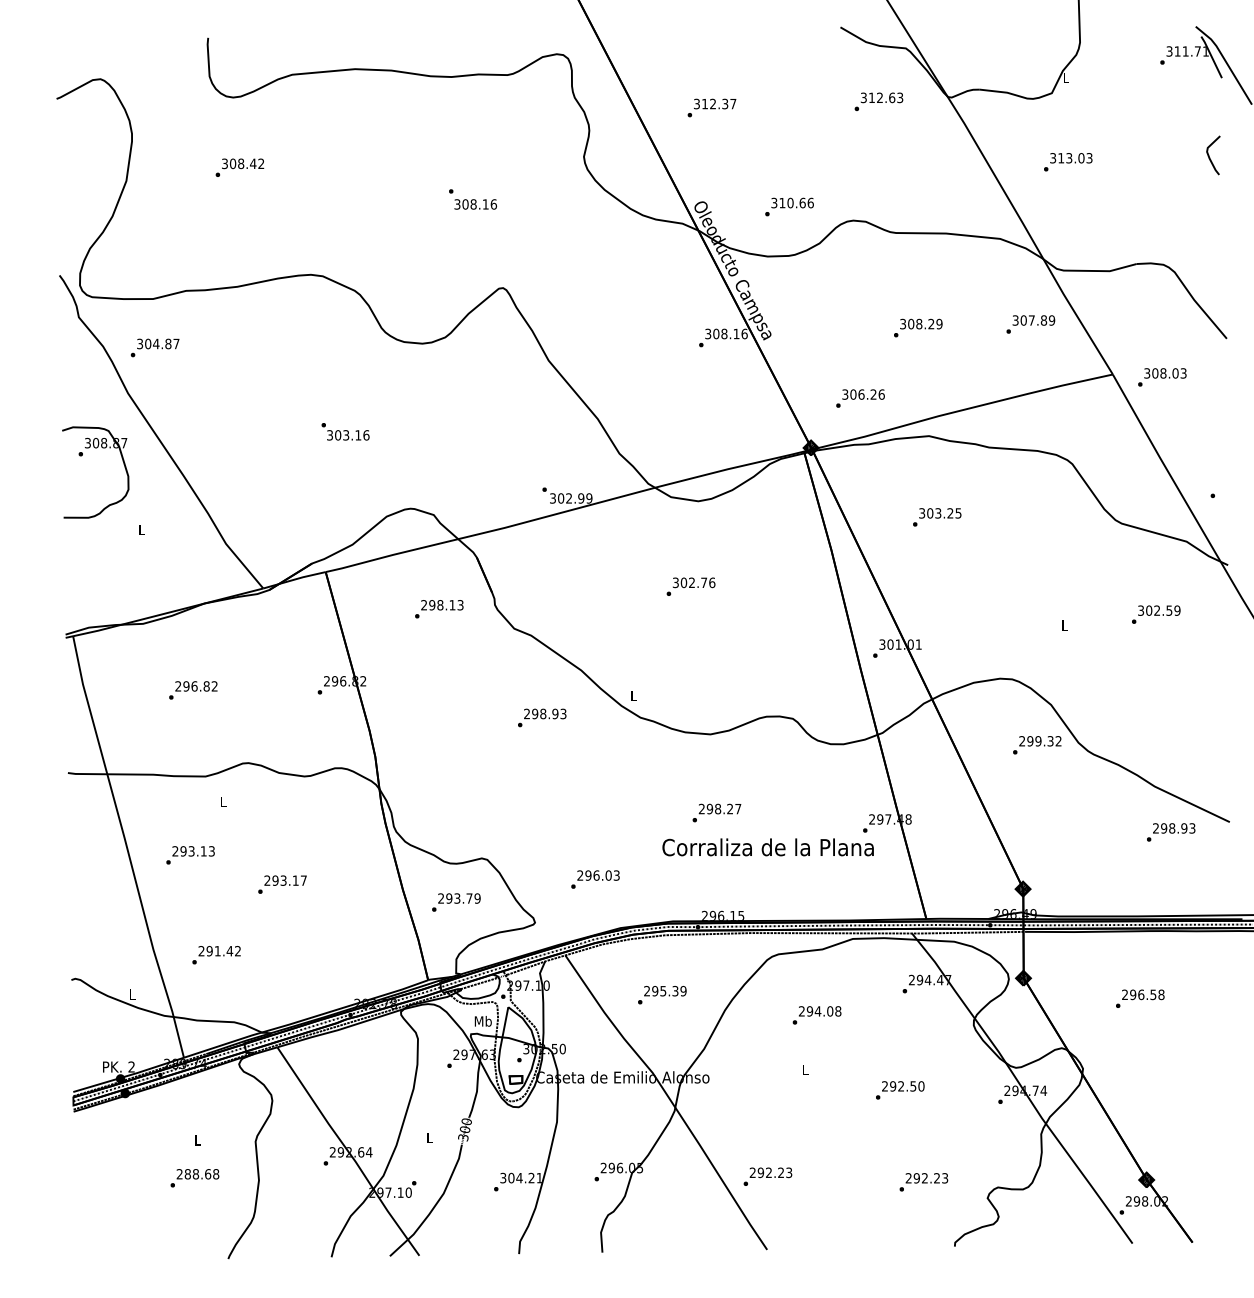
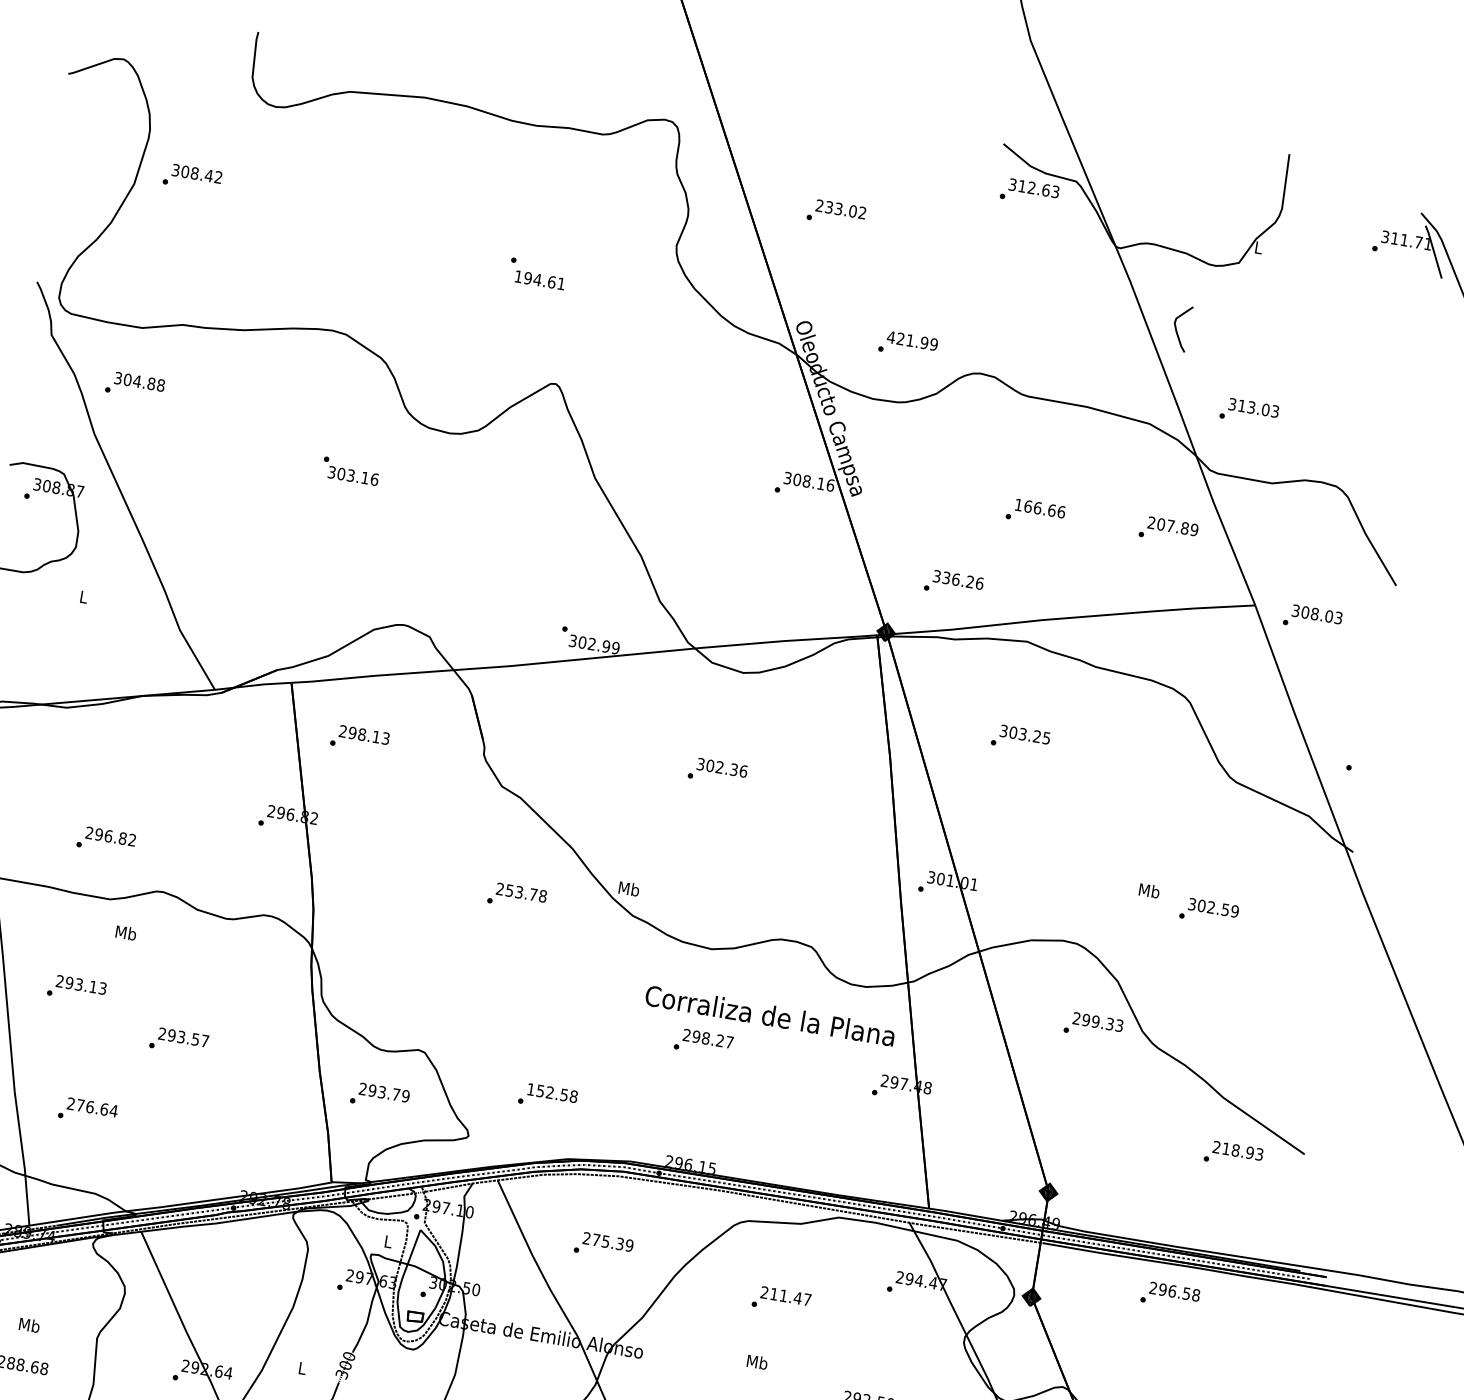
text: (878, 101) -> (1029, 191), moved
text: (715, 103) -> (841, 208), 312.37 -> 233.02
curve: (1210, 157) -> (1177, 330), moved
text: (1068, 162) -> (1249, 412), moved
text: (239, 167) -> (192, 177), moved
text: (792, 202) -> (912, 340), 310.66 -> 421.99
text: (475, 204) -> (539, 280), 308.16 -> 194.61
text: (1015, 320) -> (1151, 522), 307.89 -> 207.89
text: (921, 323) -> (1040, 507), 308.29 -> 166.66
text: (176, 343) -> (161, 384), 304.87 -> 304.88
text: (853, 394) -> (946, 577), 306.26 -> 336.26
text: (345, 431) -> (350, 470), moved
text: (704, 582) -> (734, 769), 302.76 -> 302.36
text: (439, 609) -> (360, 739), moved
text: (1156, 614) -> (1209, 911), moved
text: (1064, 625) -> (1149, 890), L -> Mb
text: (193, 690) -> (106, 840), moved
text: (633, 695) -> (628, 888), L -> Mb
text: (549, 713) -> (526, 892), 298.93 -> 253.78
text: (1058, 741) -> (1119, 1025), 299.32 -> 299.33
text: (223, 801) -> (126, 932), L -> Mb
text: (1164, 828) -> (1226, 1149), 298.93 -> 218.93
text: (767, 847) -> (769, 1015), moved
text: (598, 875) -> (552, 1092), 296.03 -> 152.58
text: (295, 880) -> (195, 1039), 293.17 -> 293.57
text: (223, 951) -> (96, 1108), 291.42 -> 276.64
text: (655, 991) -> (596, 1240), 295.39 -> 275.39
text: (1140, 998) -> (1170, 1295), moved
text: (823, 1011) -> (790, 1297), 294.08 -> 211.47
text: (482, 1021) -> (387, 1241), Mb -> L
text: (805, 1069) -> (757, 1361), L -> Mb
text: (197, 1139) -> (29, 1324), L -> Mb

